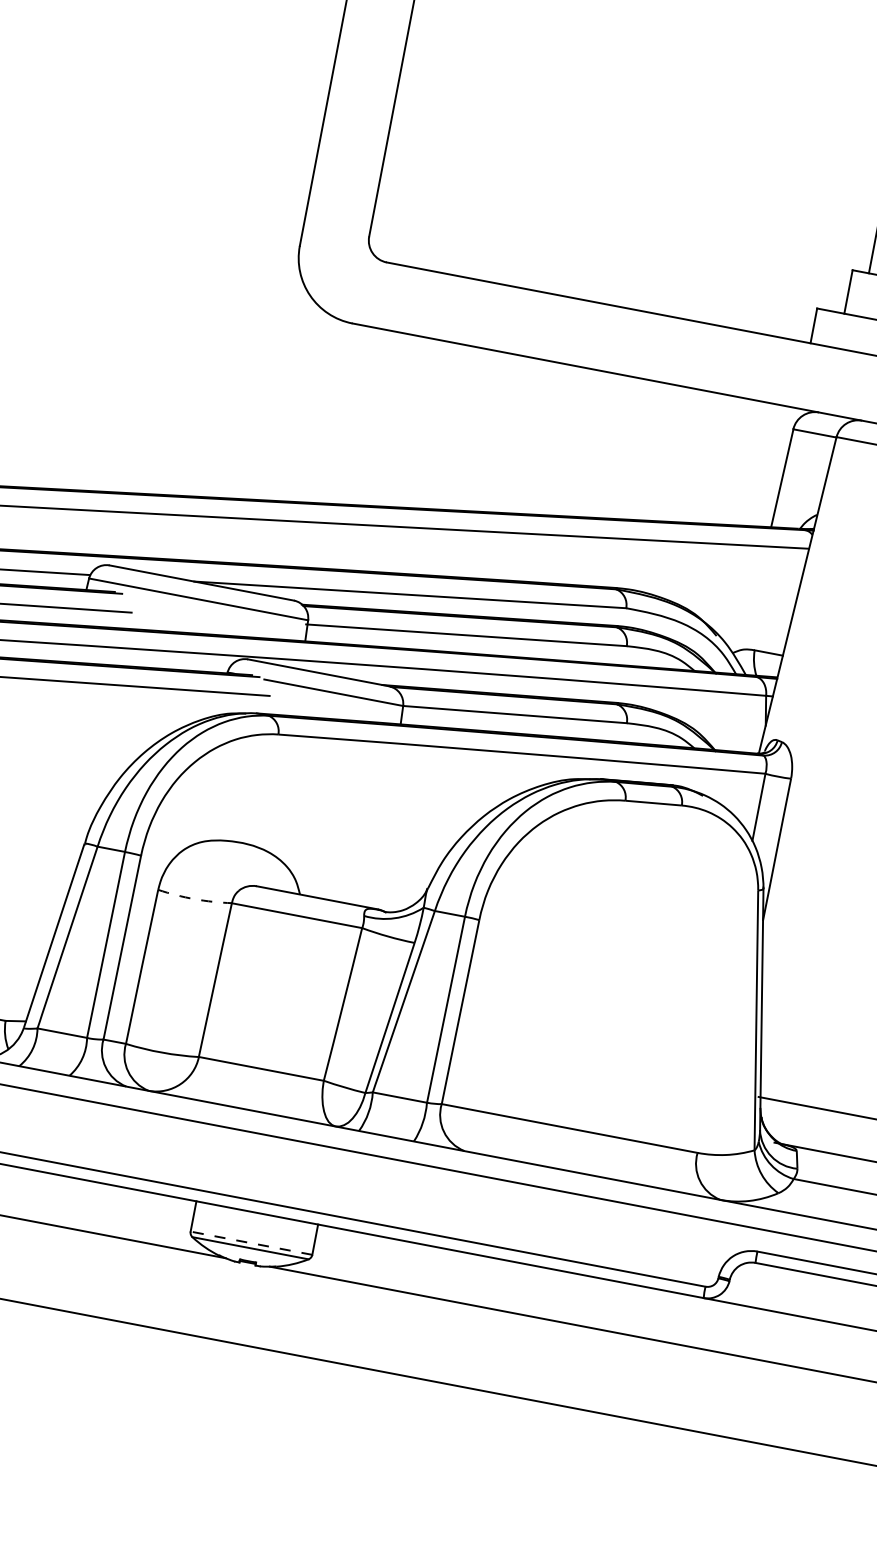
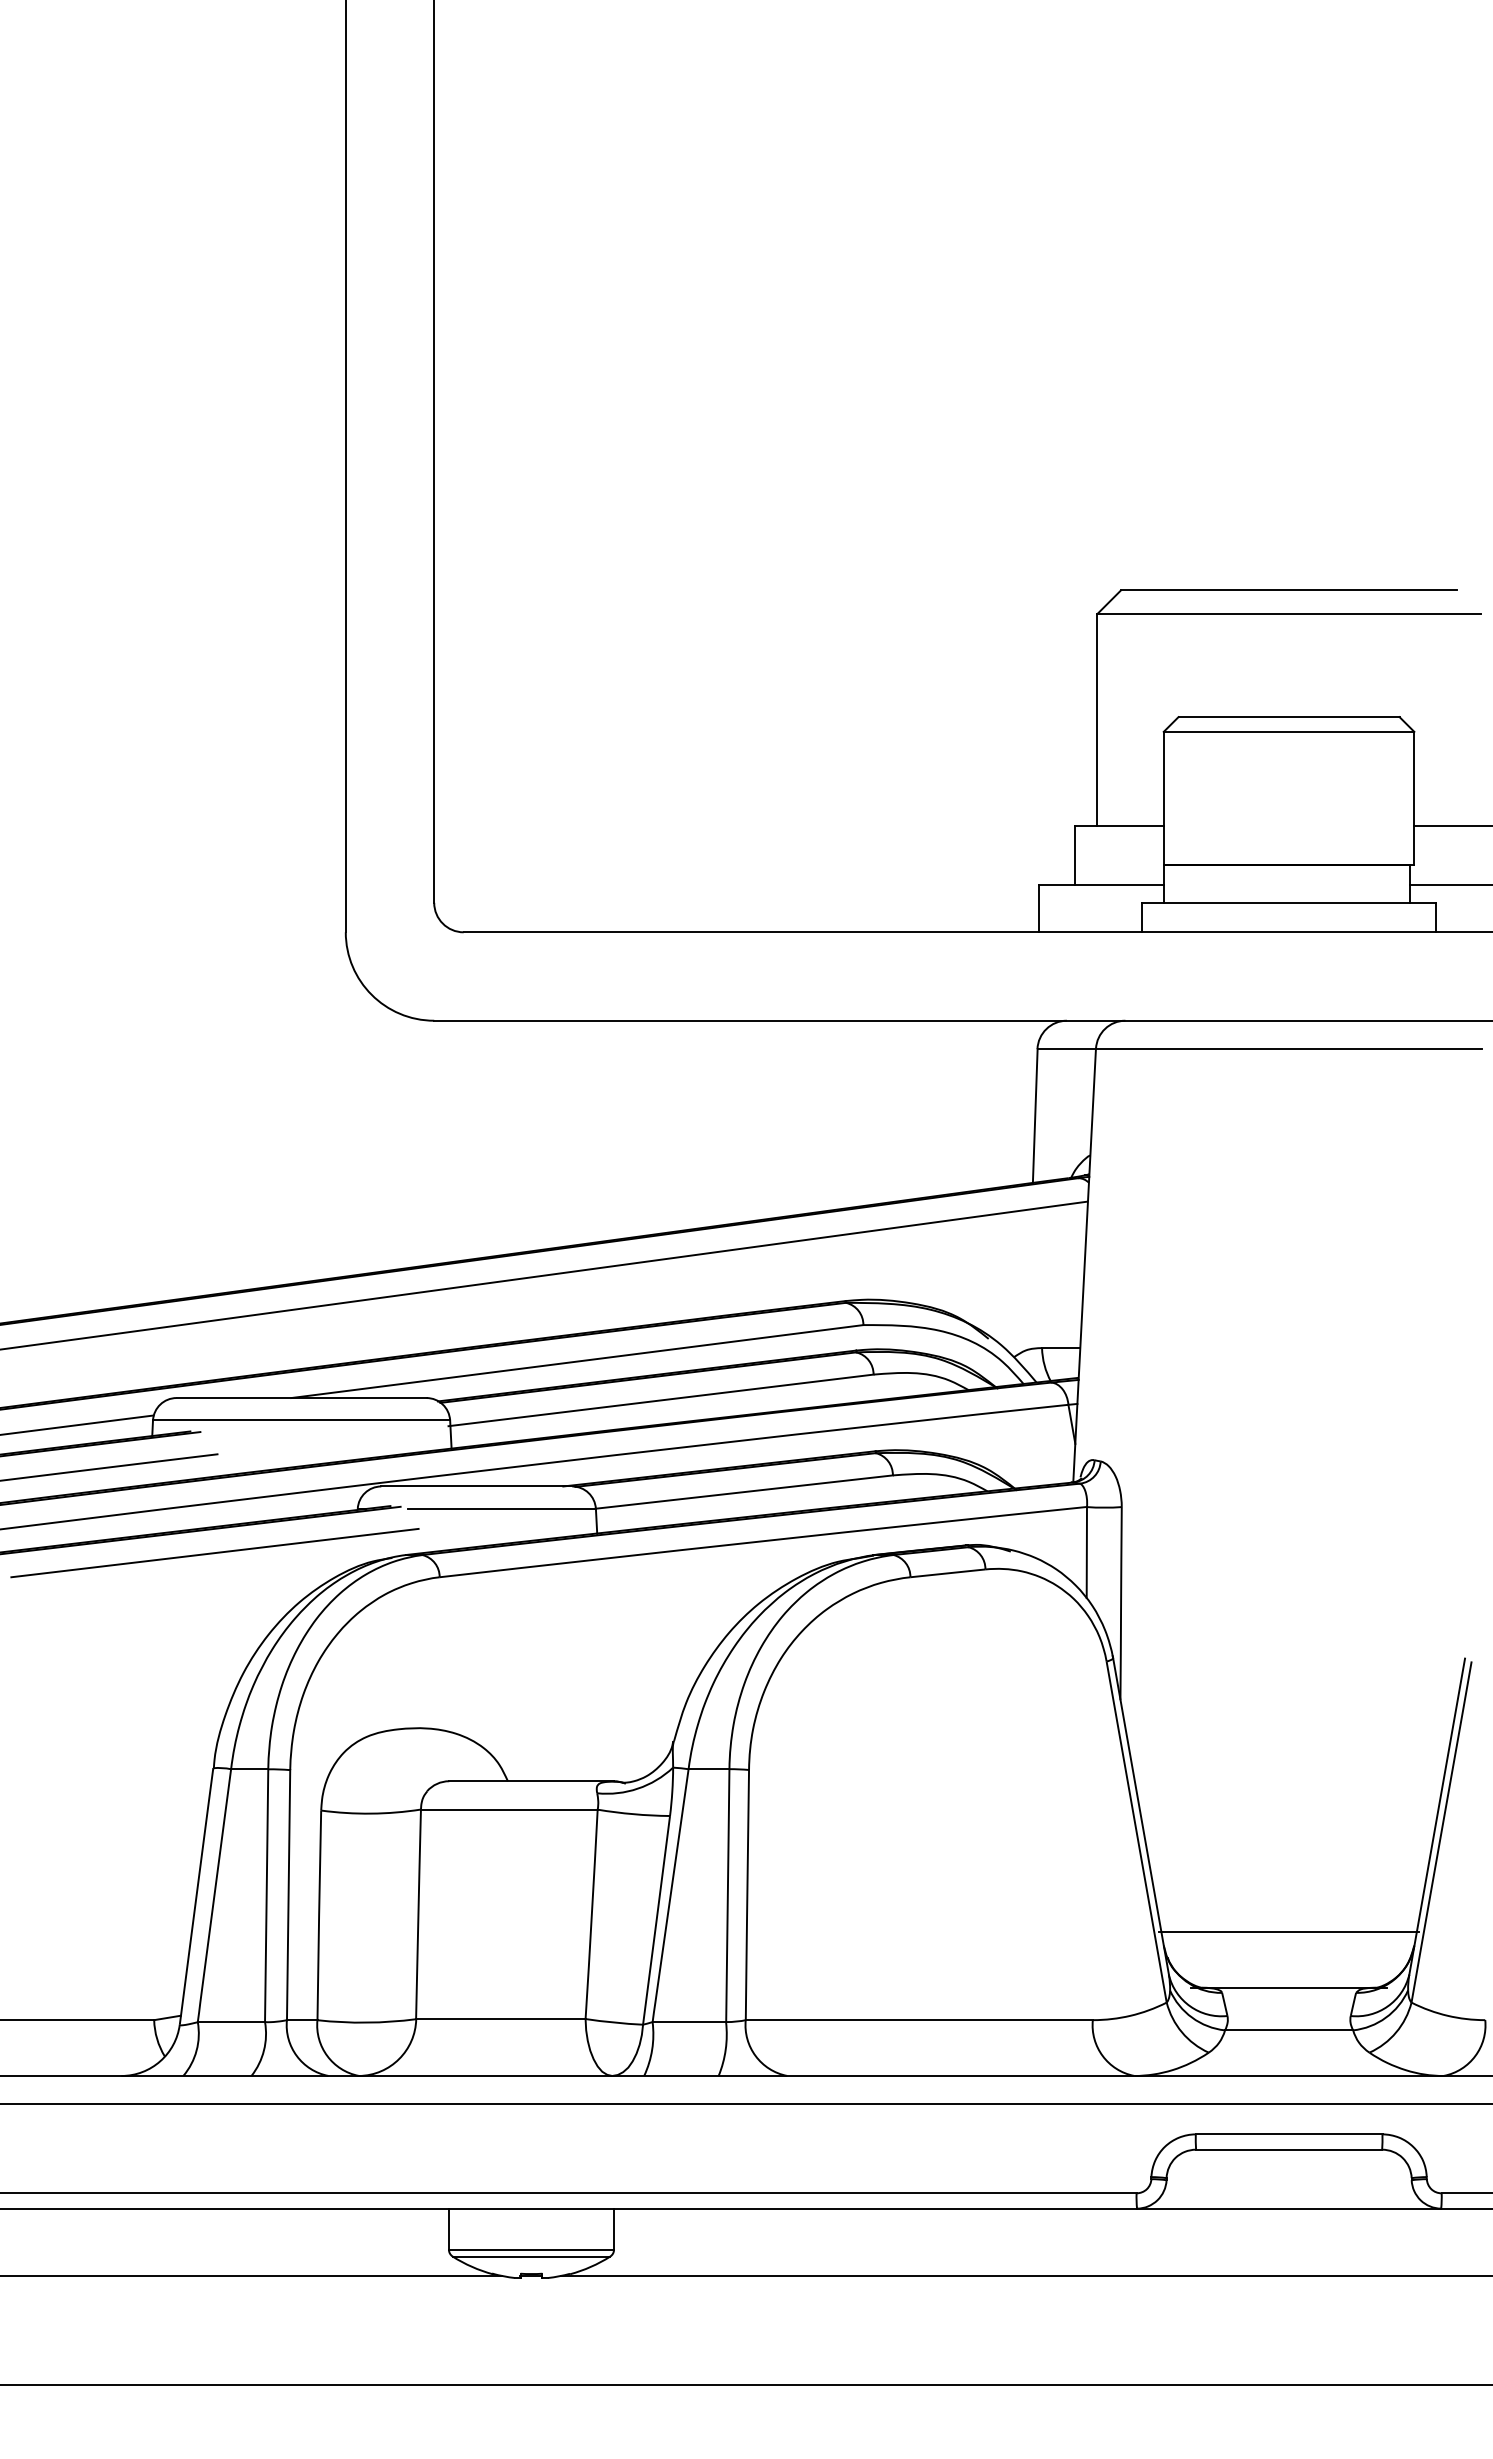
arc: (194, 899) -> (371, 1813), dashed -> solid
line: (251, 1243) -> (531, 2249), dashed -> solid

